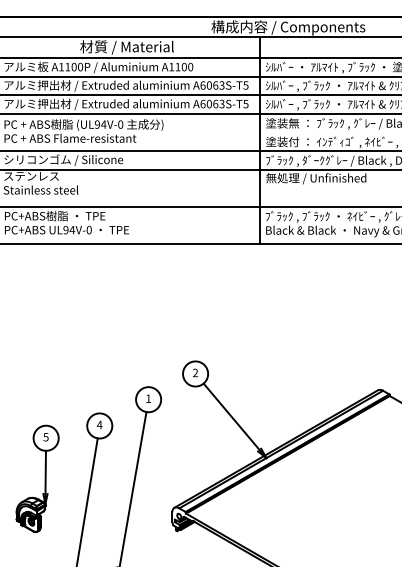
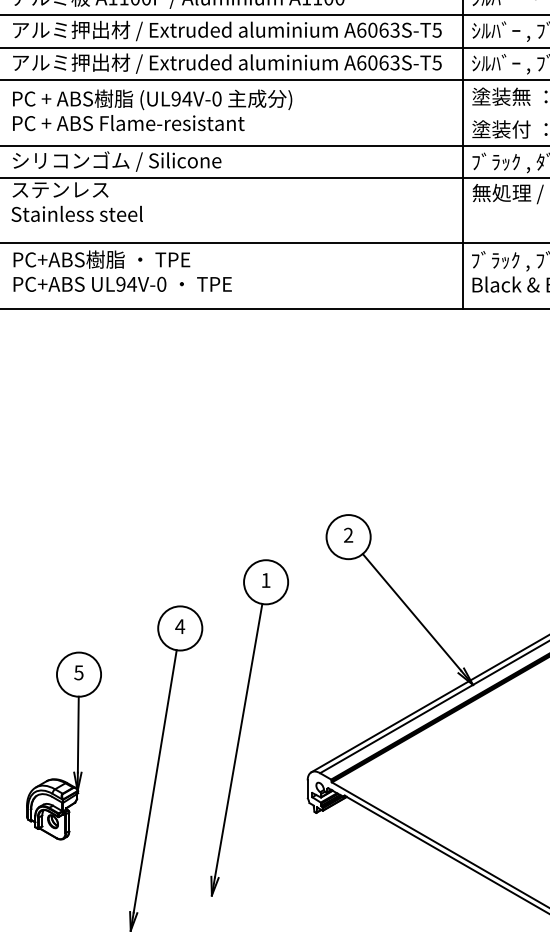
part: (44, 478) -> (76, 745), moved

